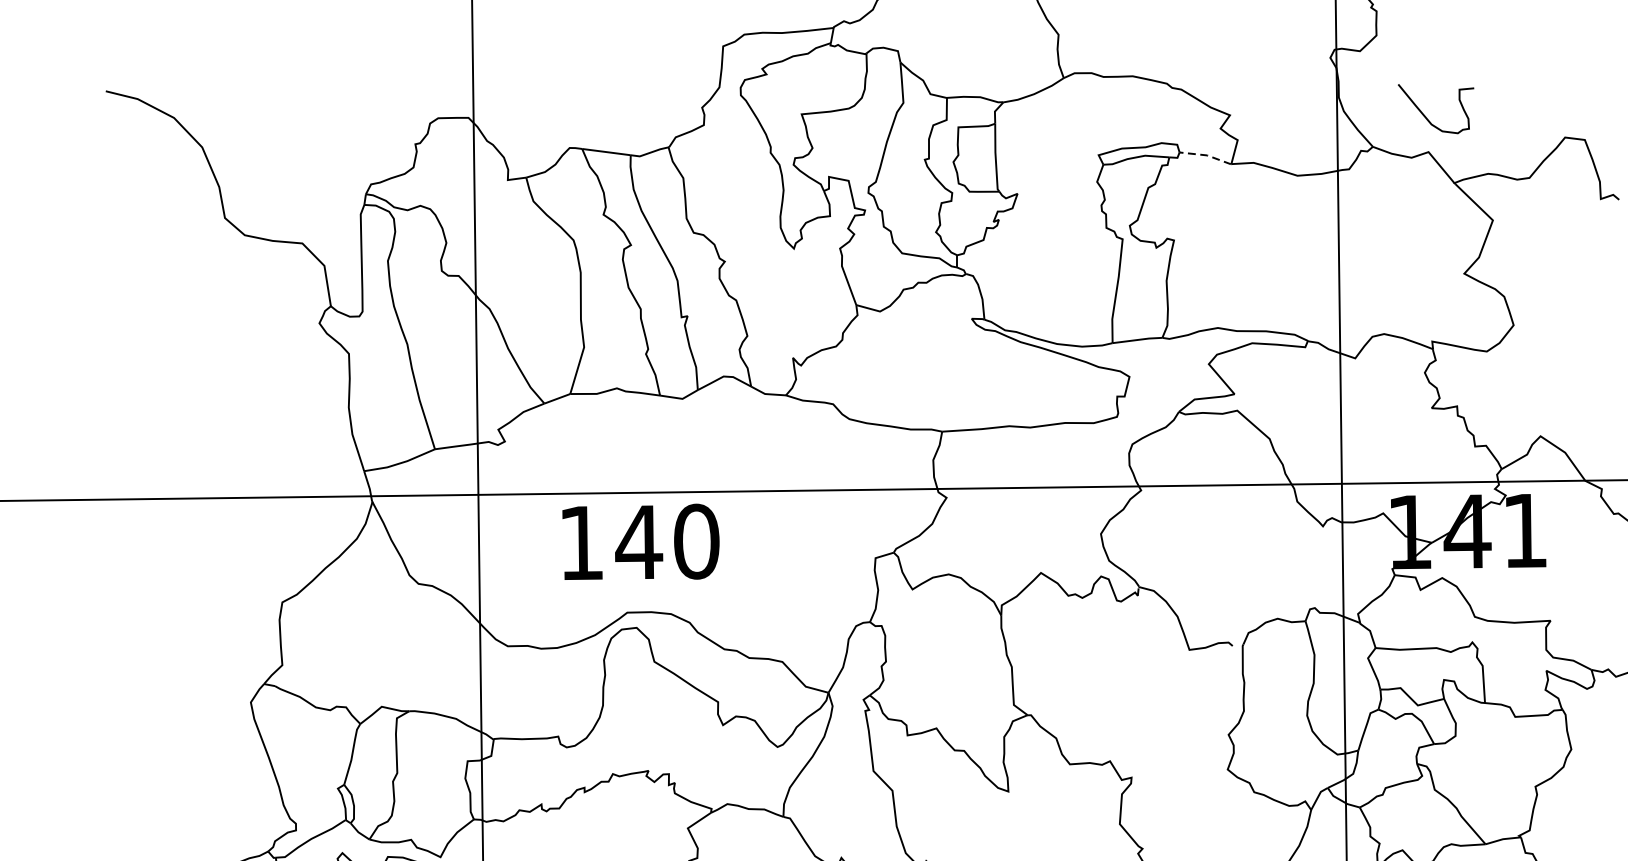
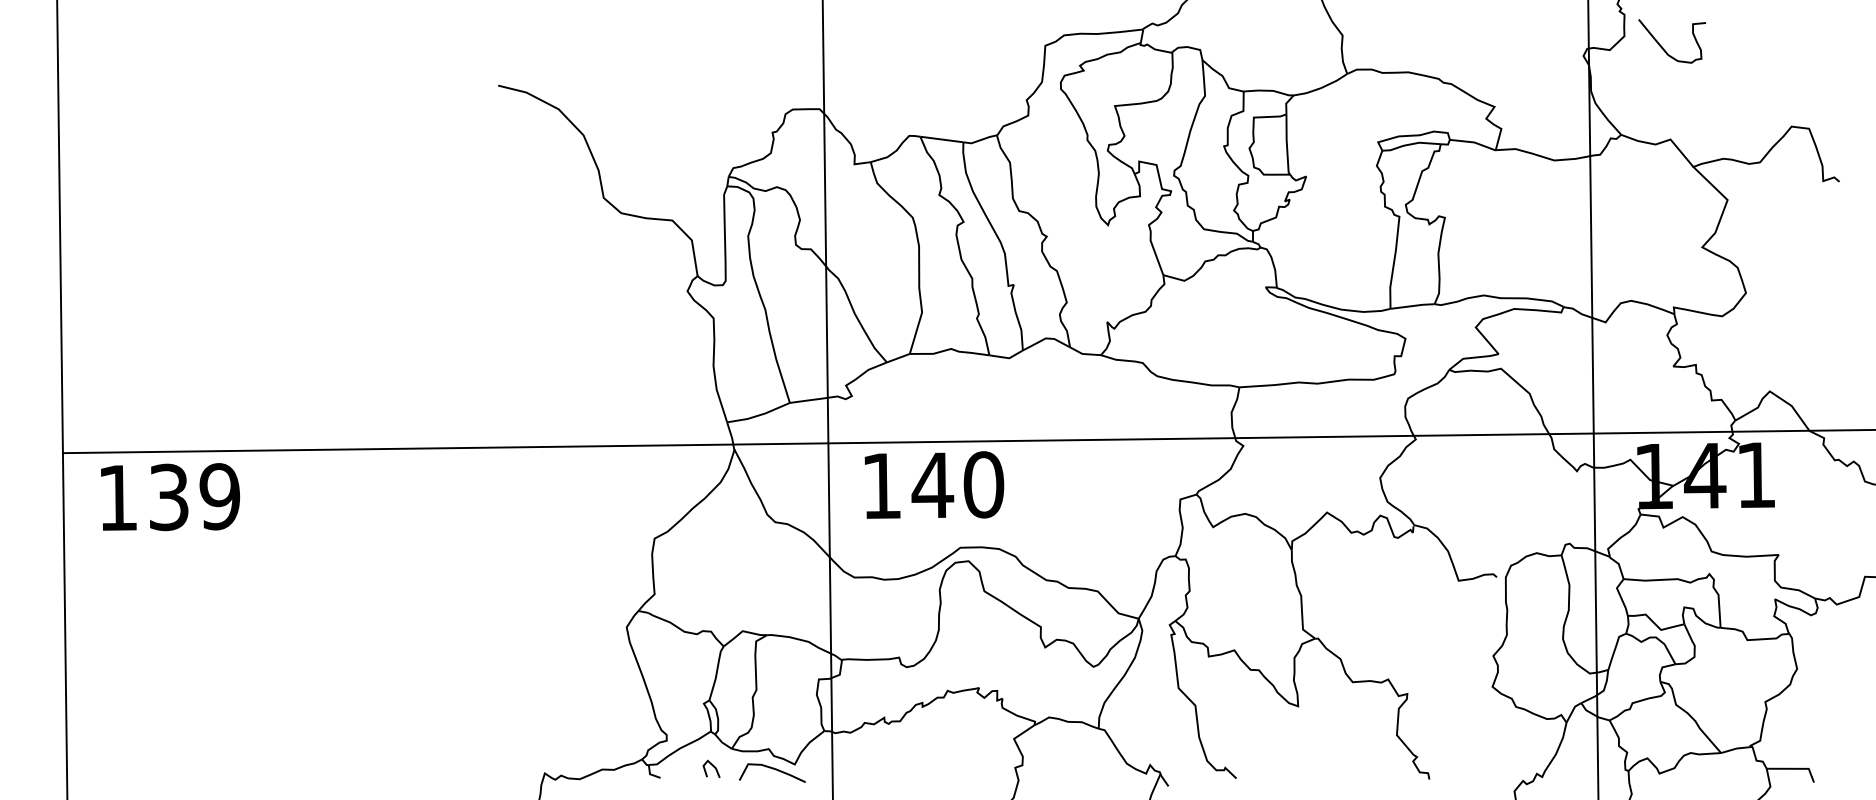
curve: (1426, 115) -> (1663, 47), moved
line: (1207, 155) -> (1474, 142), dashed -> solid
text: (641, 541) -> (934, 484), moved

